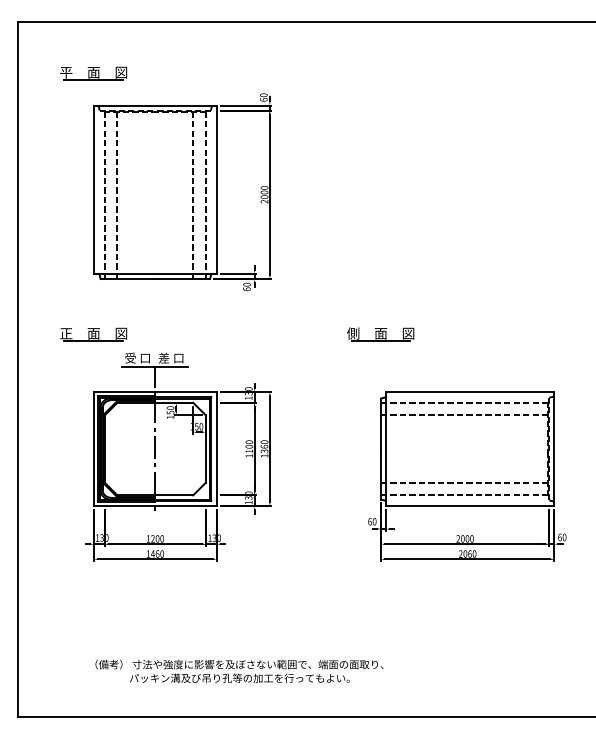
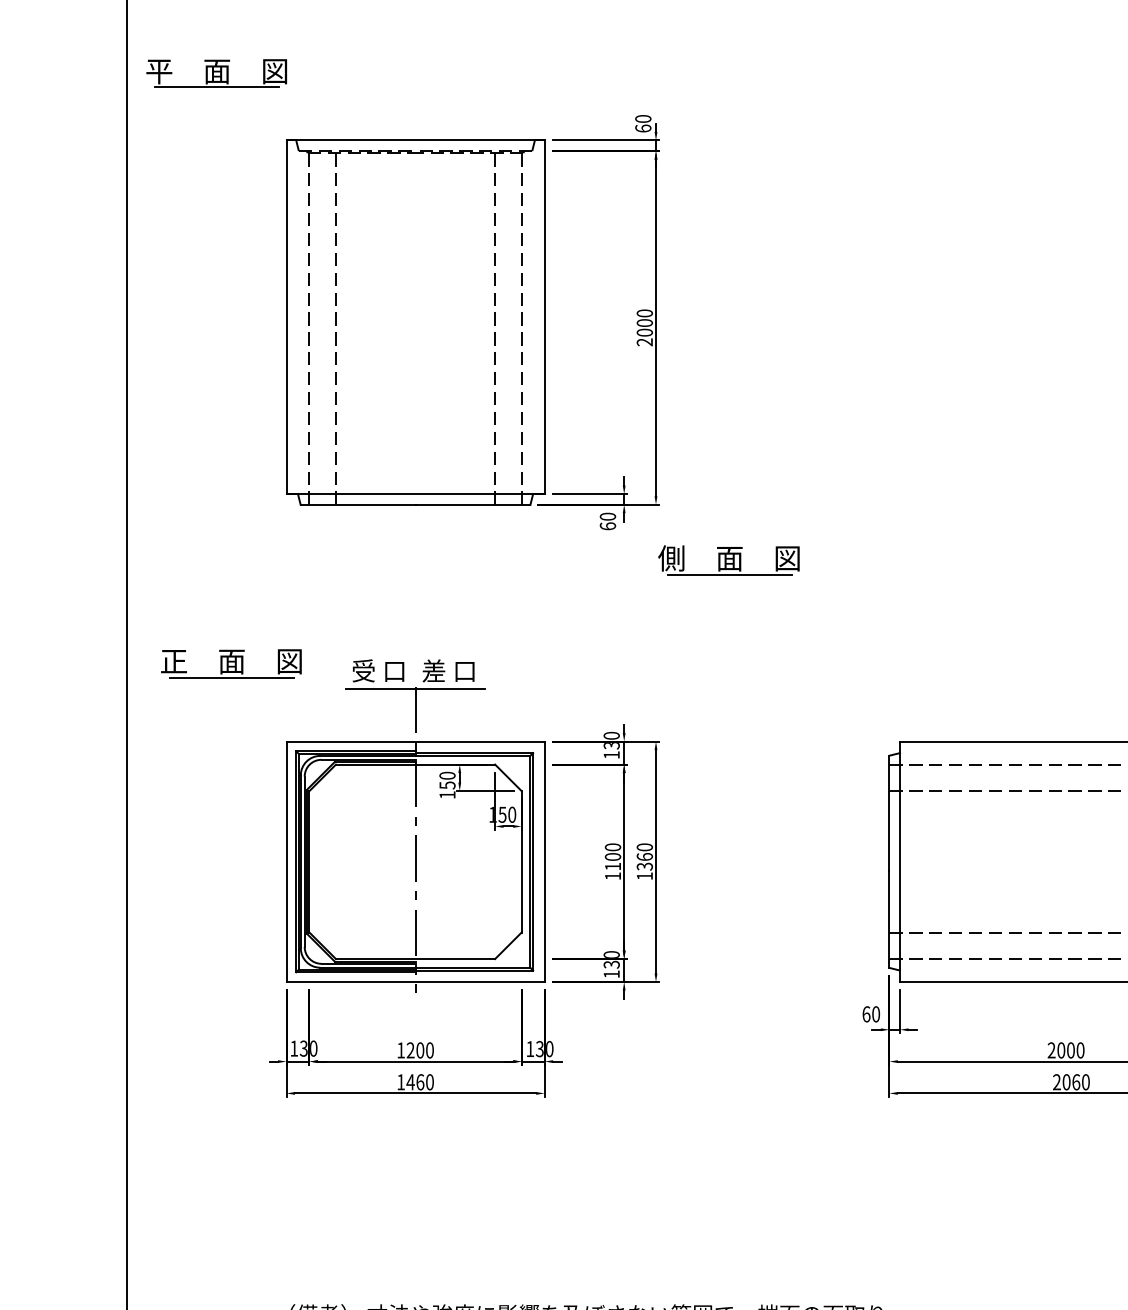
part: (93, 73) -> (216, 73), moved
part: (93, 334) -> (231, 663), moved
part: (380, 334) -> (728, 560), moved

